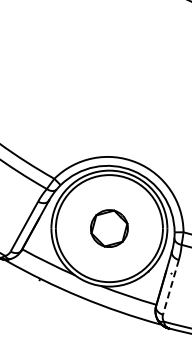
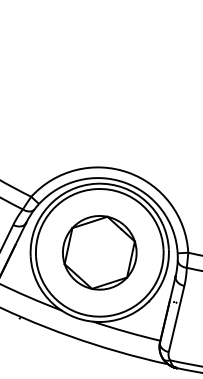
part: (109, 228) -> (99, 252), size x1.67
line: (170, 287) -> (176, 319), dashed -> solid

